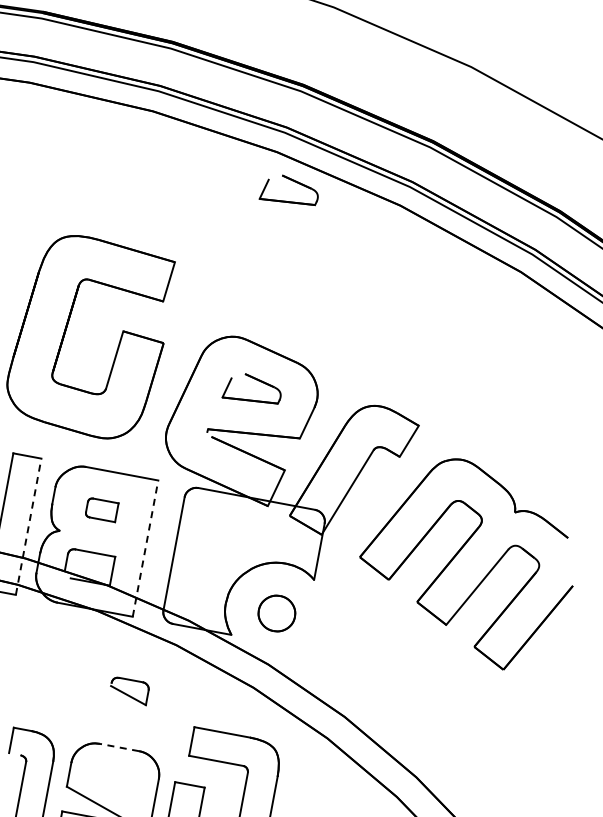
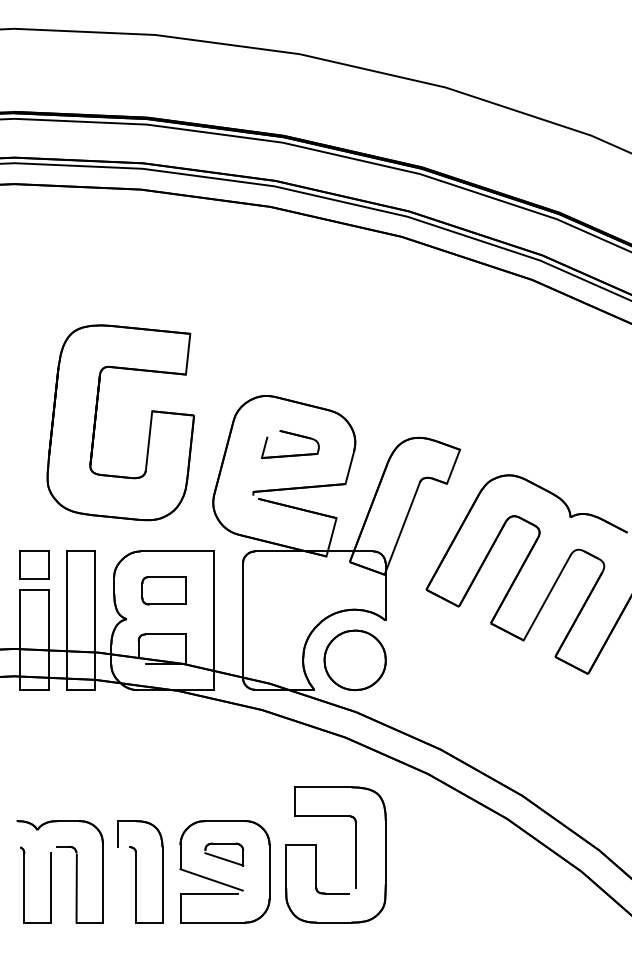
part: (294, 182) -> (293, 233), removed
part: (101, 509) -> (163, 590), size x1.43
line: (29, 526) -> (95, 620), dashed -> solid
line: (146, 548) -> (214, 620), dashed -> solid
part: (276, 613) -> (354, 660), size x1.67
part: (129, 690) -> (224, 854), moved
line: (119, 748) -> (225, 821), dashed -> solid

